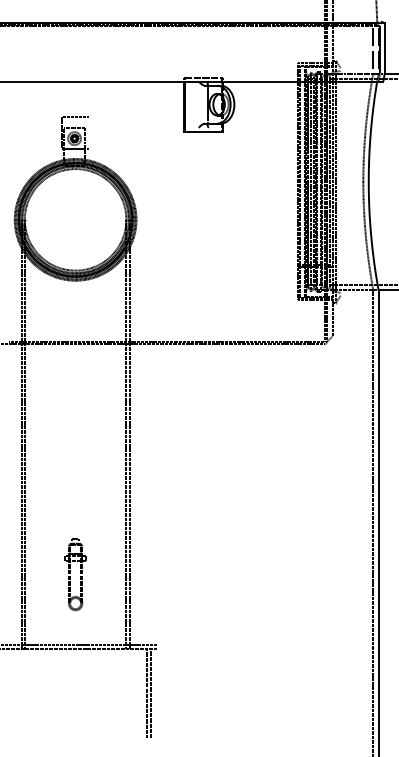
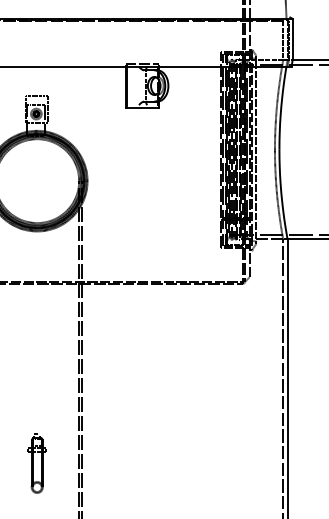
line: (89, 133) -> (48, 109), added
line: (340, 181) -> (256, 149), added
part: (75, 574) -> (37, 463), moved

